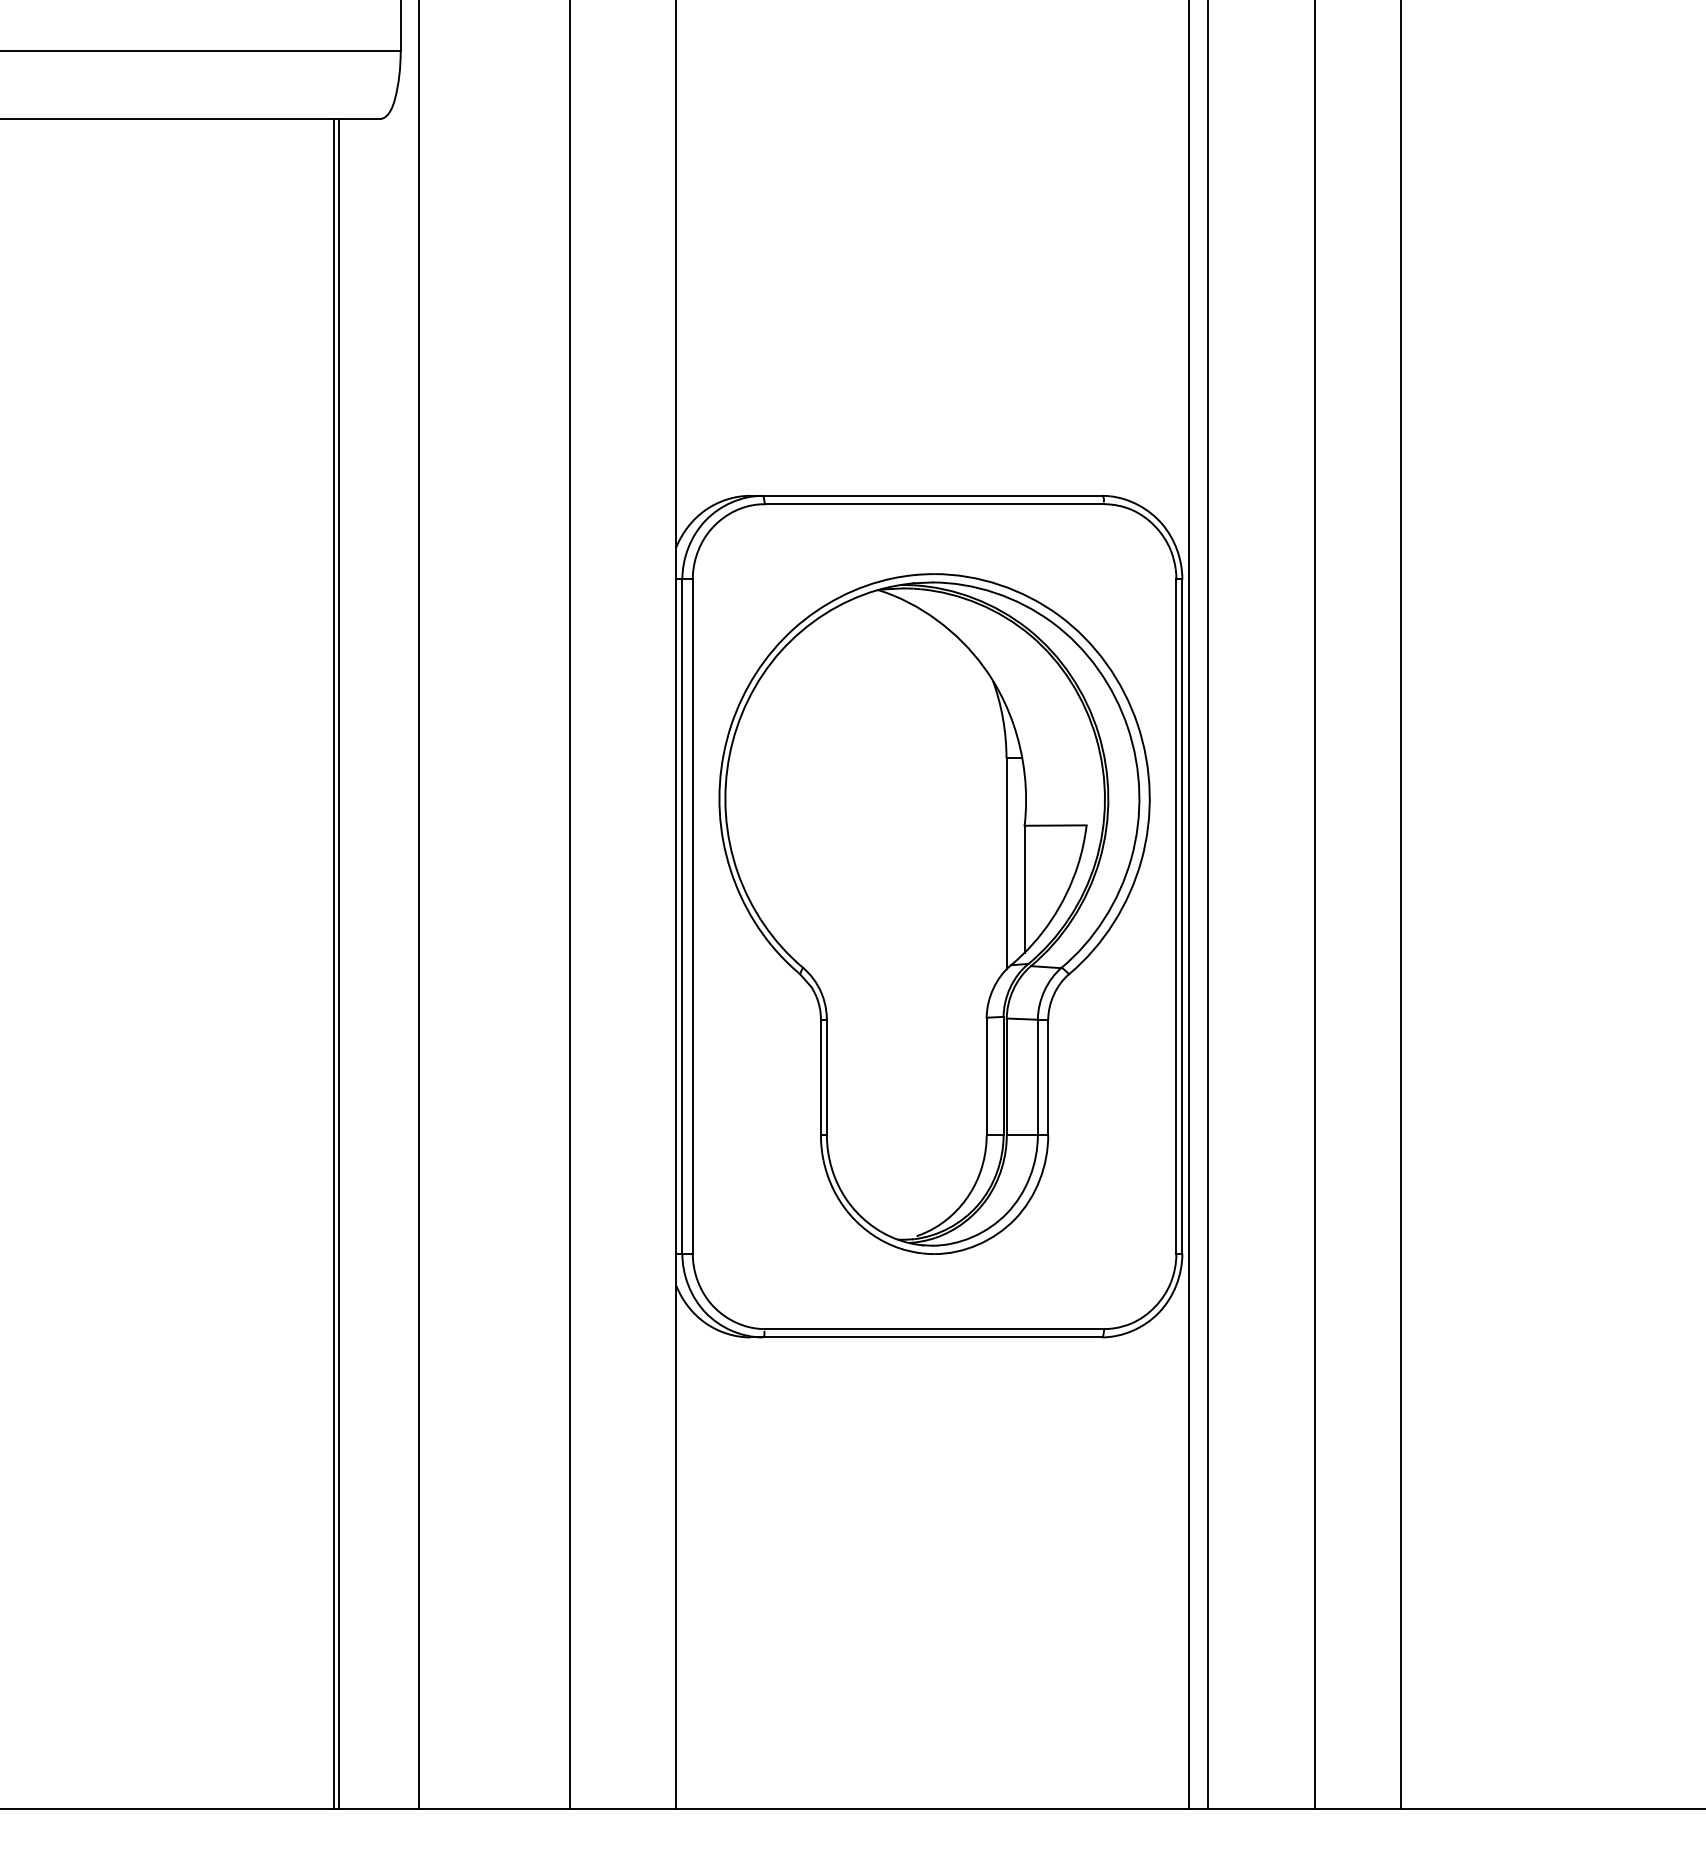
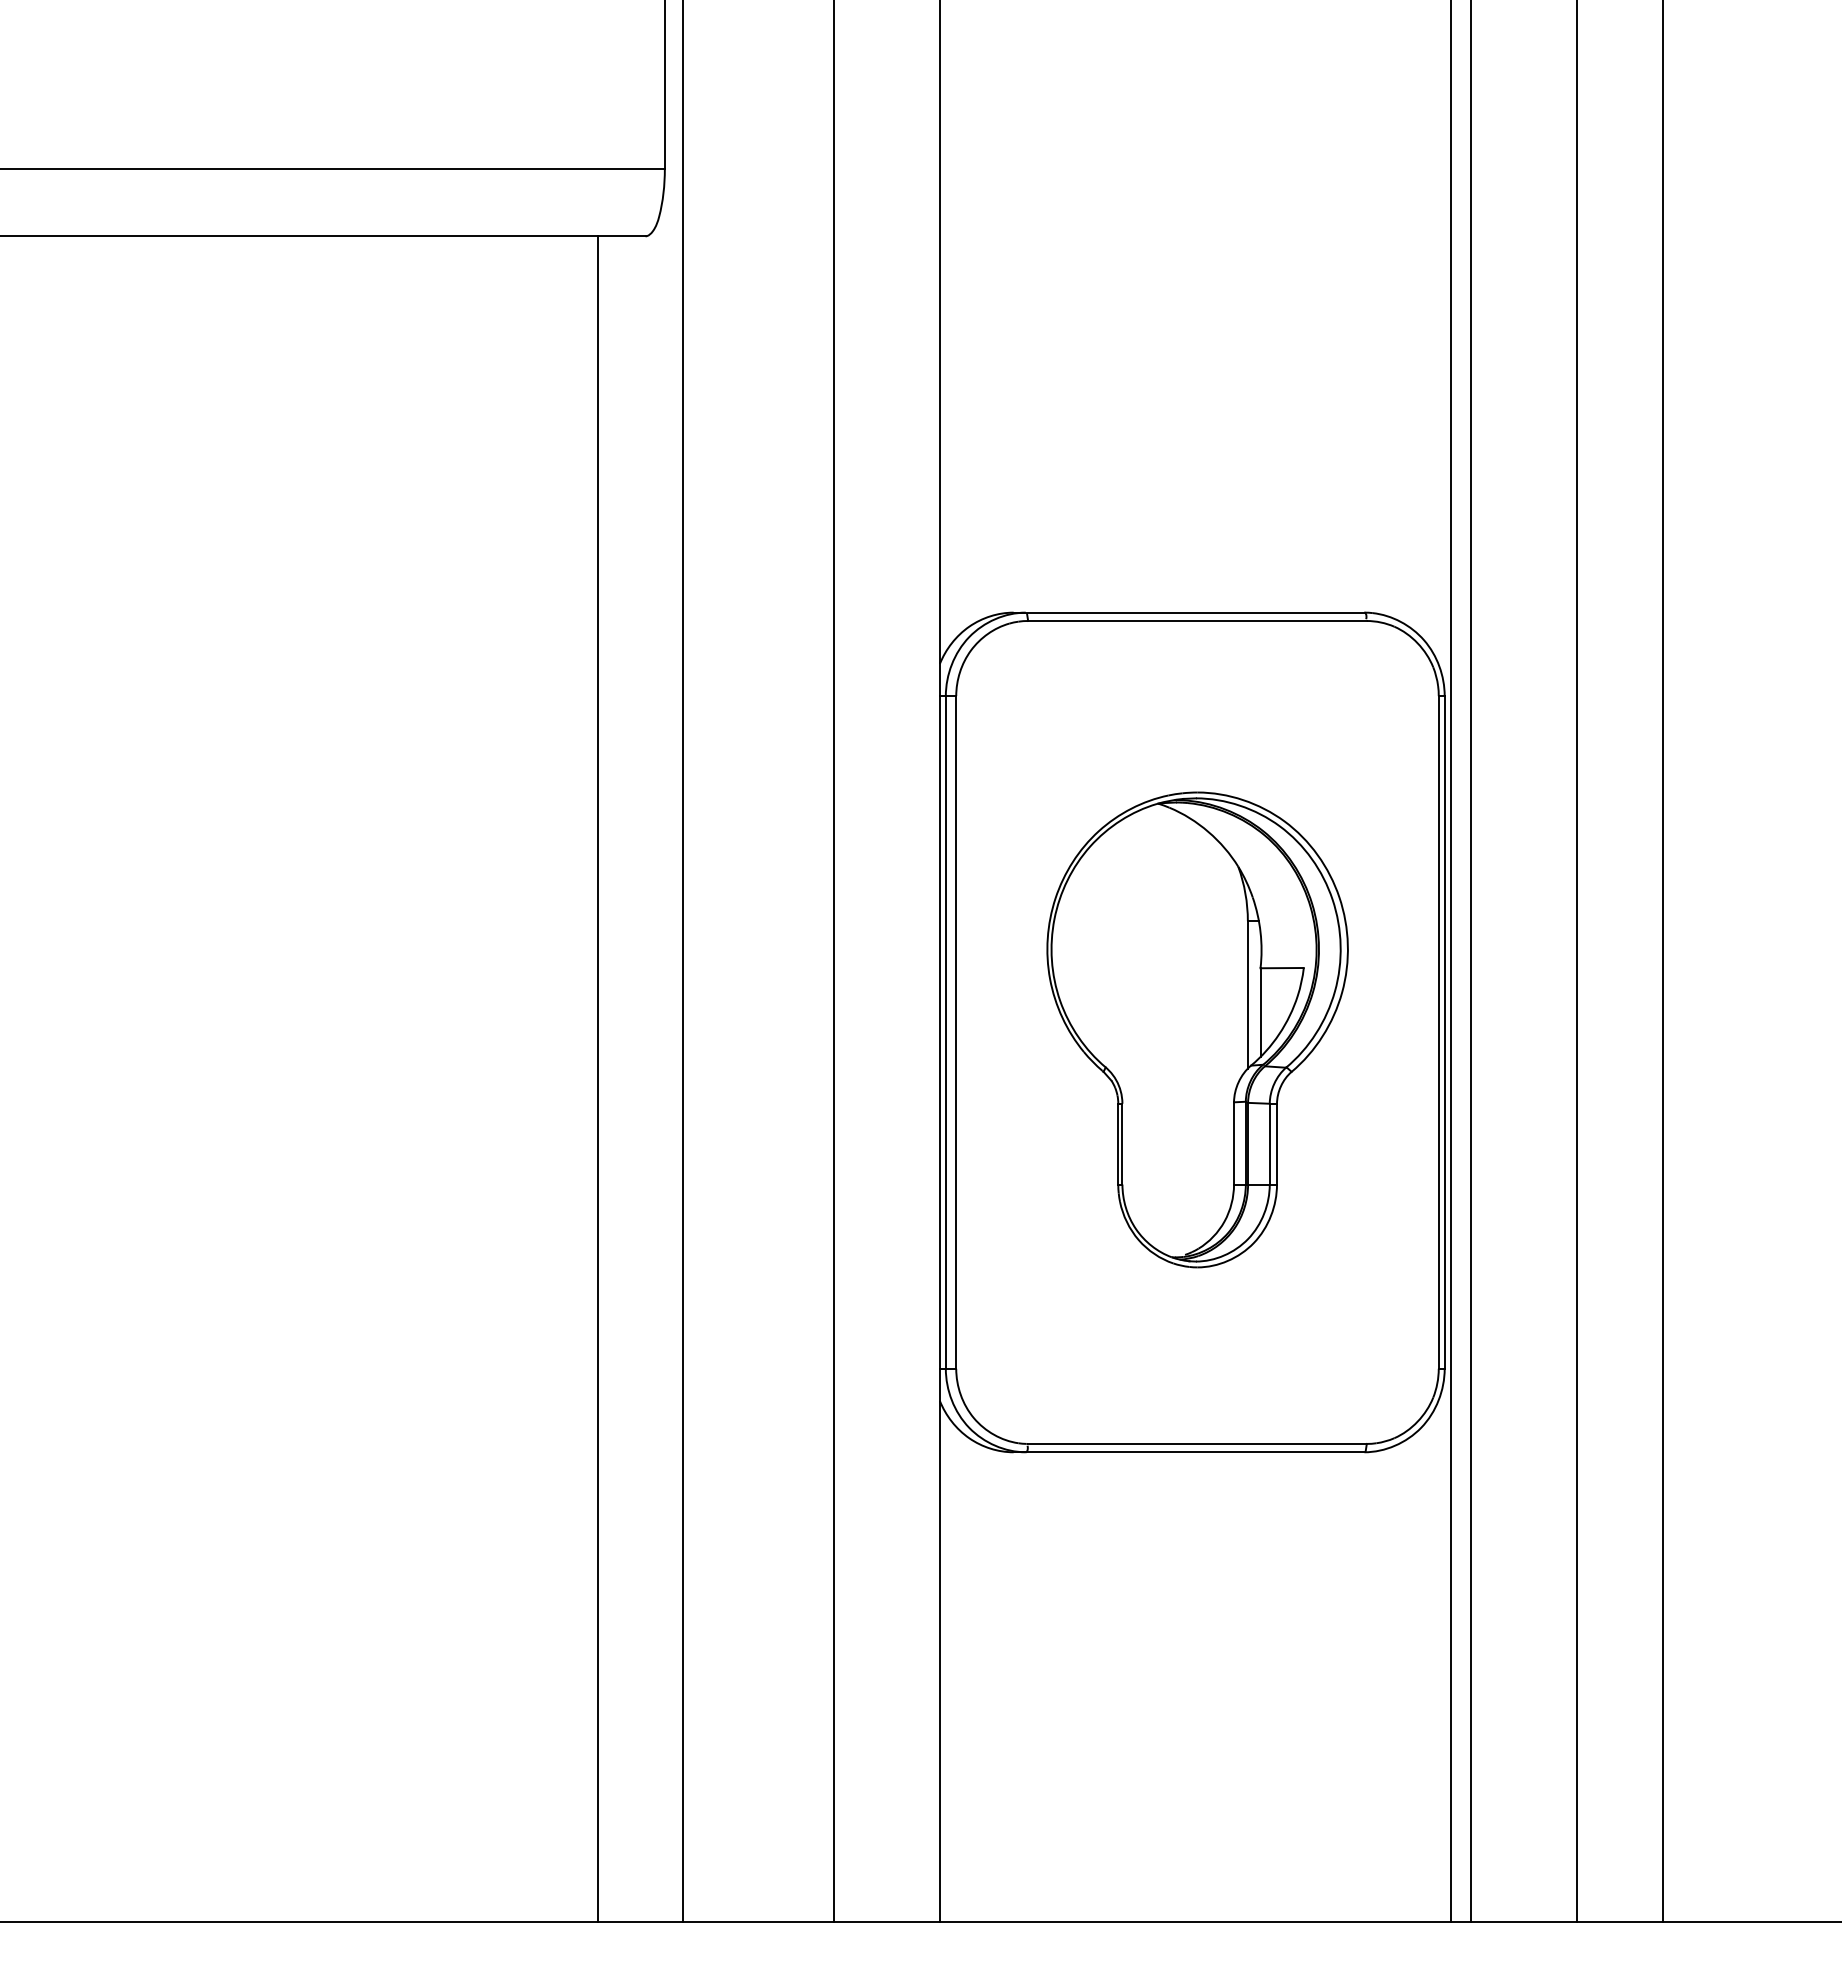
part: (934, 913) -> (1197, 1029), size x0.7
line: (338, 963) -> (602, 1079), removed

